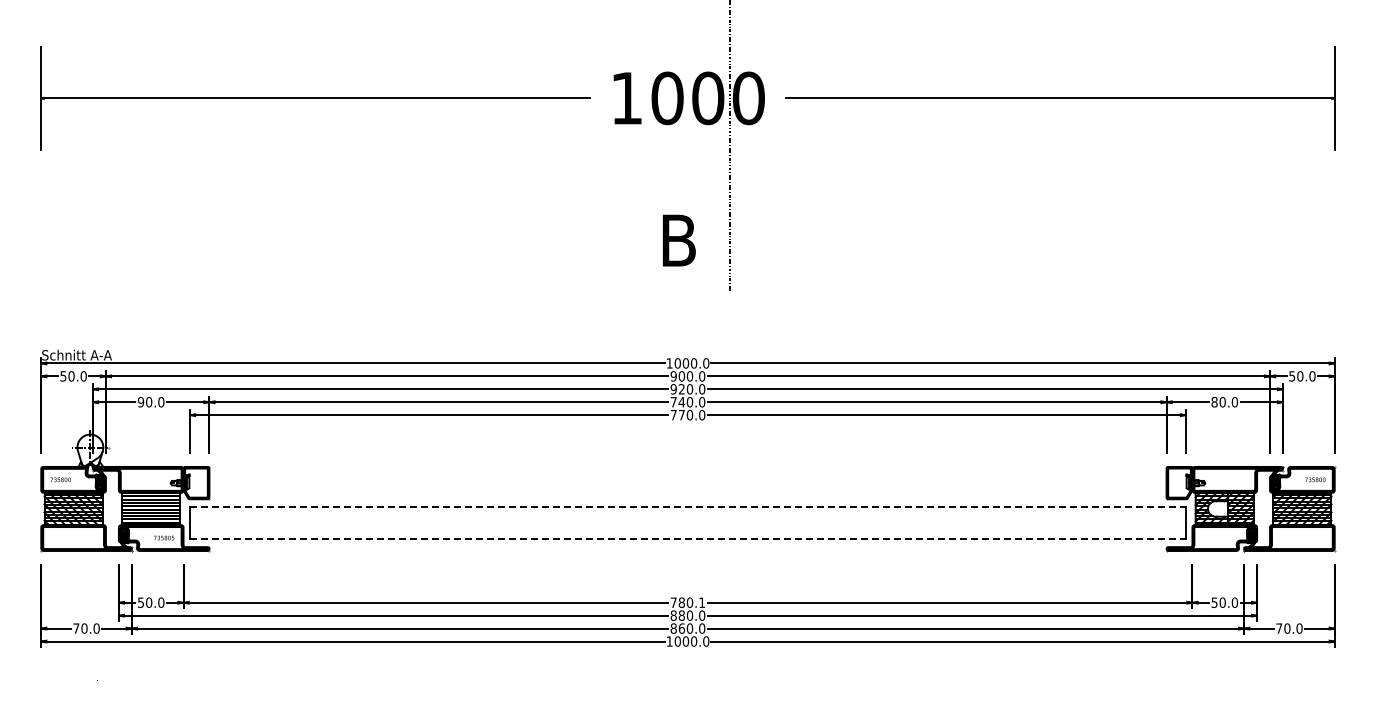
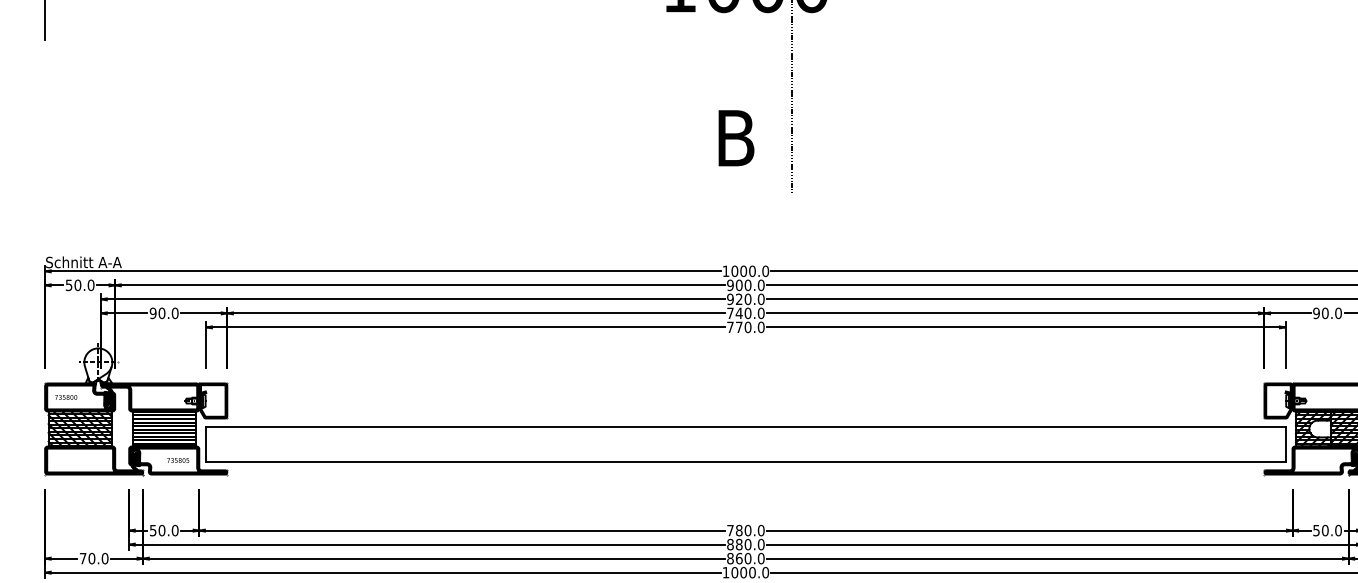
text: (1214, 402) -> (1316, 313), 80.0 -> 90.0
line: (687, 507) -> (745, 427), dashed -> solid
line: (687, 539) -> (745, 462), dashed -> solid
text: (702, 602) -> (761, 530), 780.1 -> 780.0

